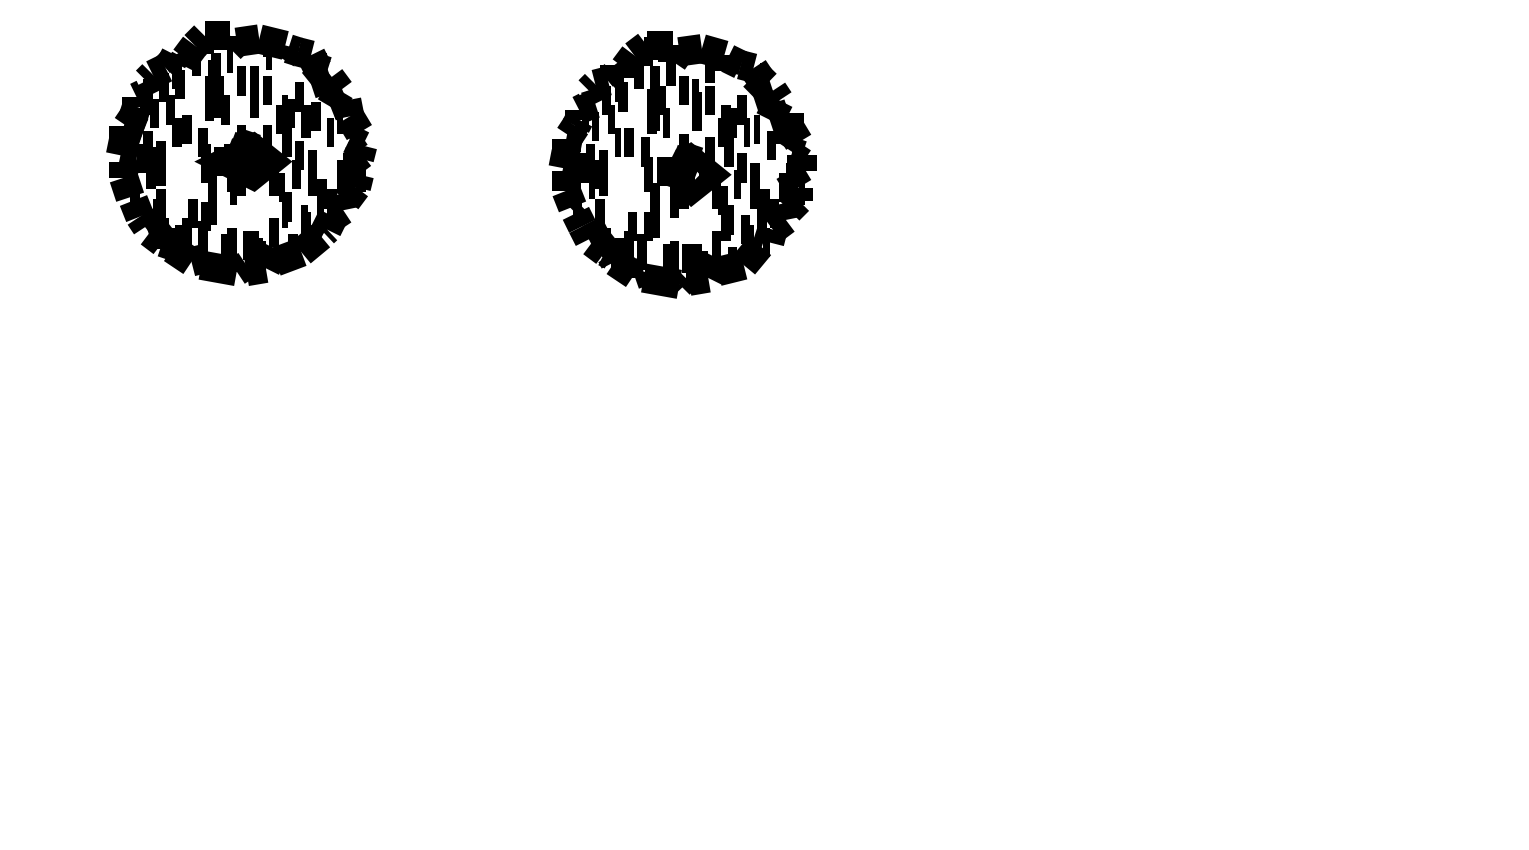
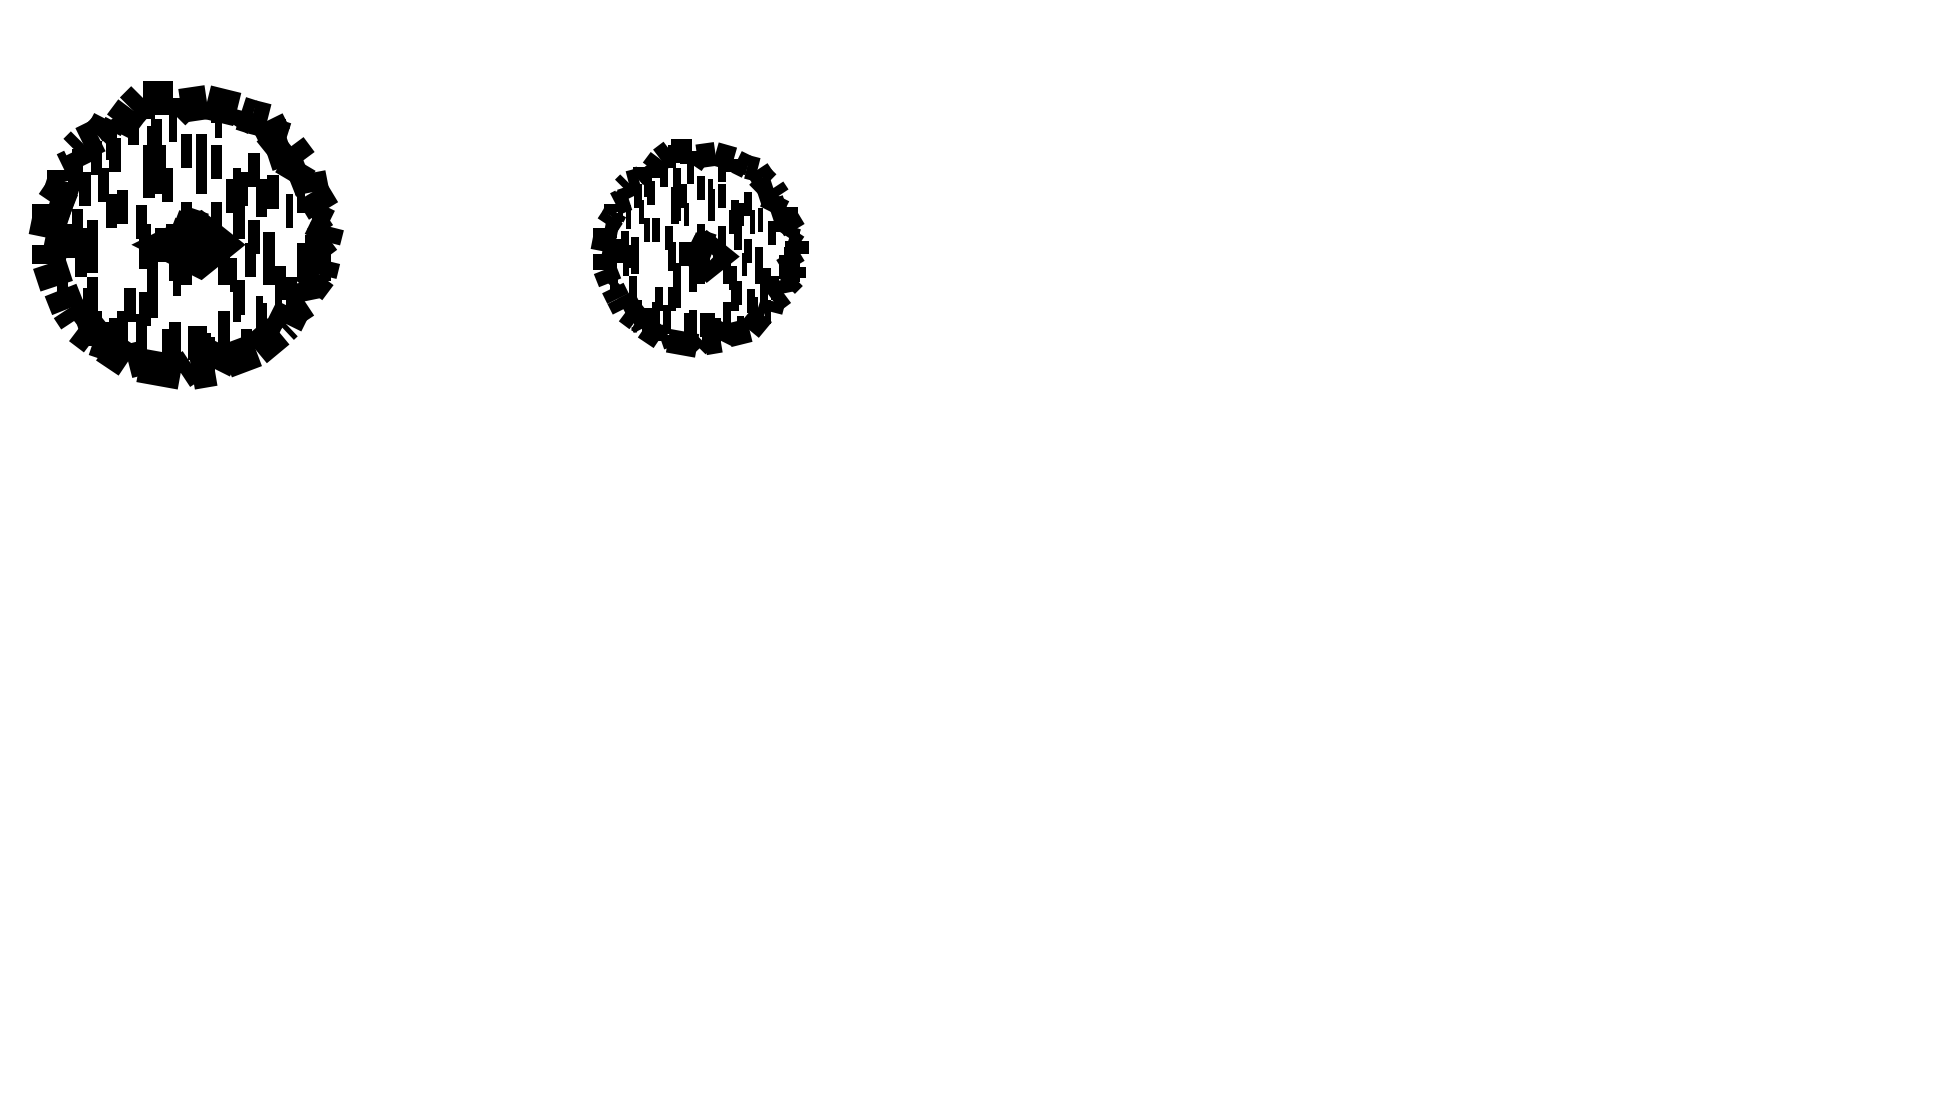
part: (682, 164) -> (699, 248), size x0.7

